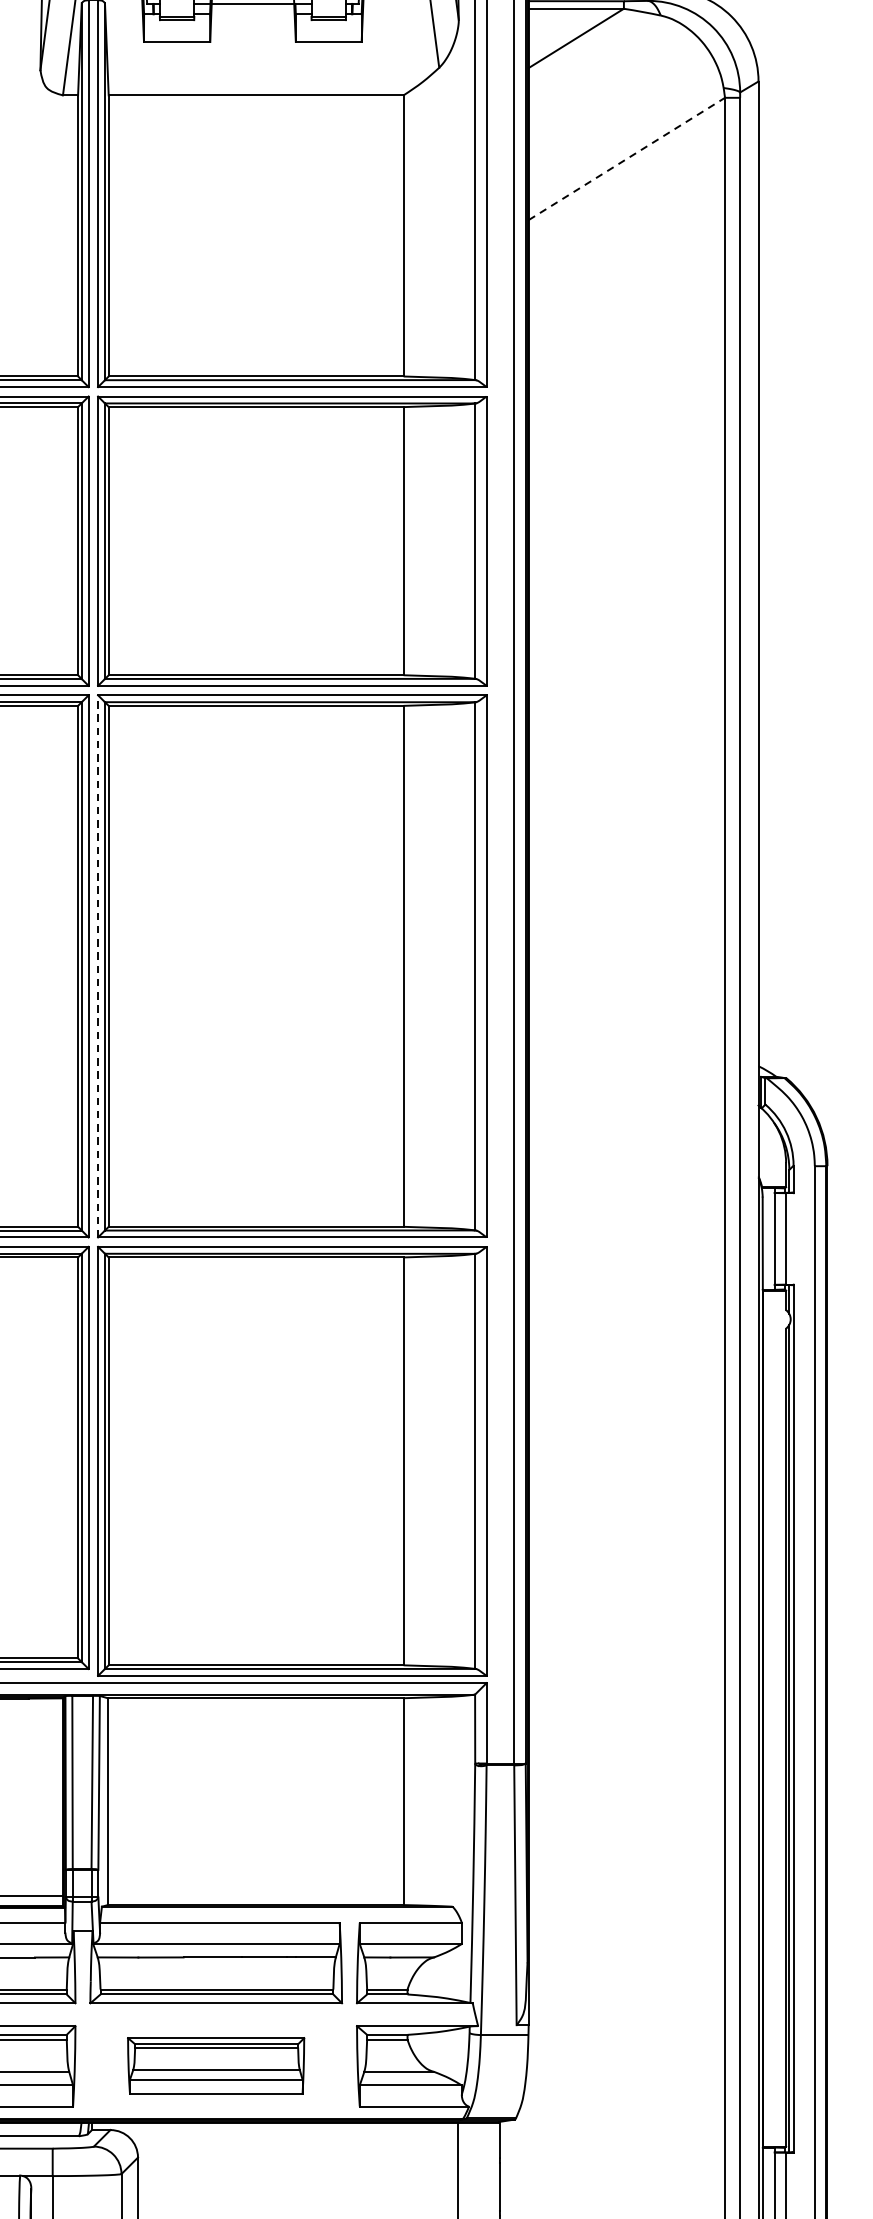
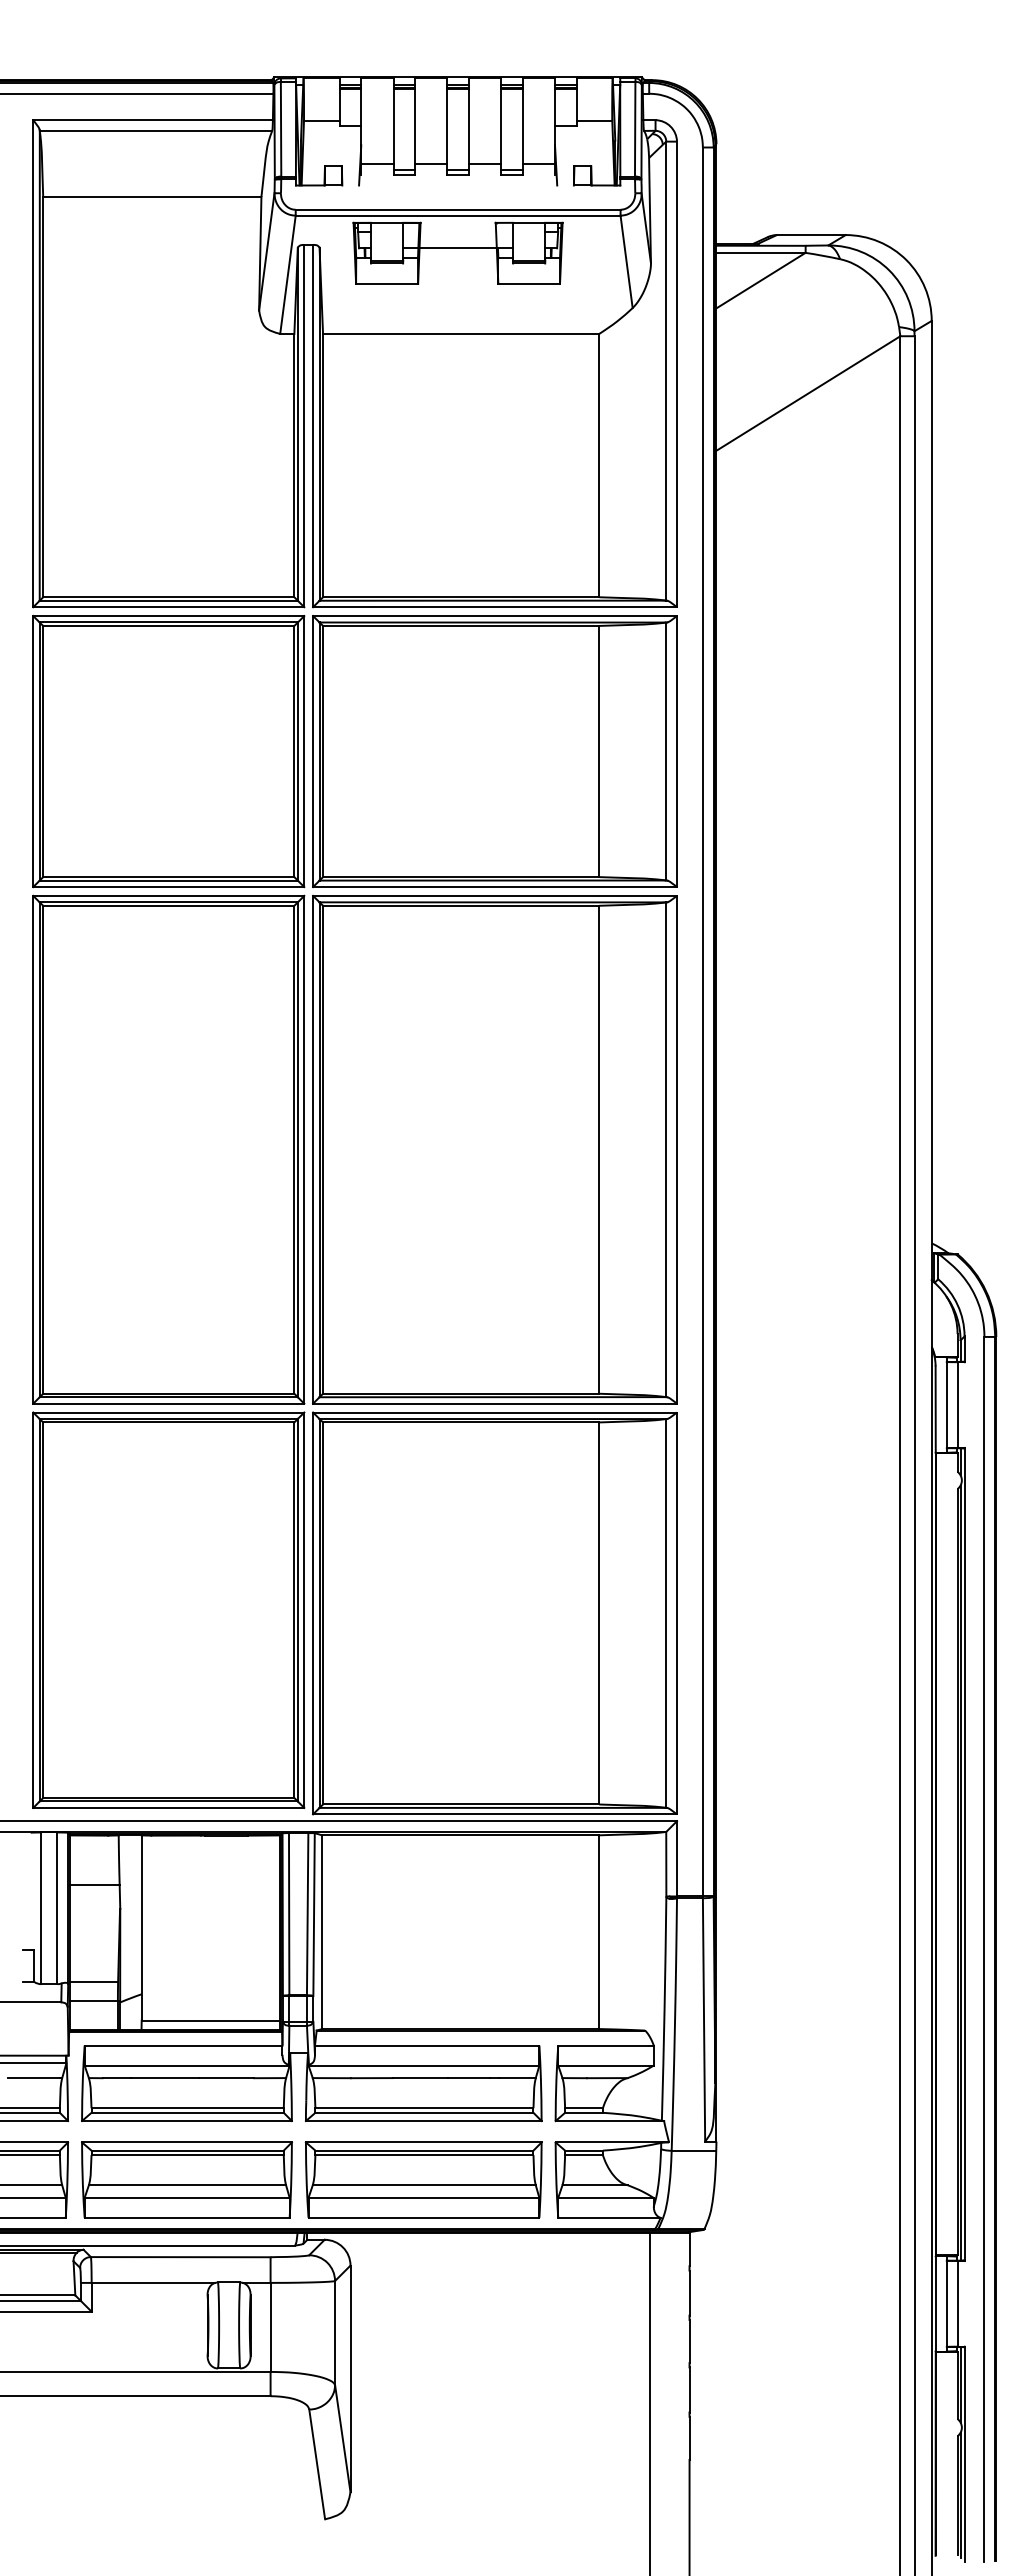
line: (626, 158) -> (808, 393), dashed -> solid
line: (98, 966) -> (313, 1149), dashed -> solid
part: (215, 2065) -> (423, 2179), size x1.43

